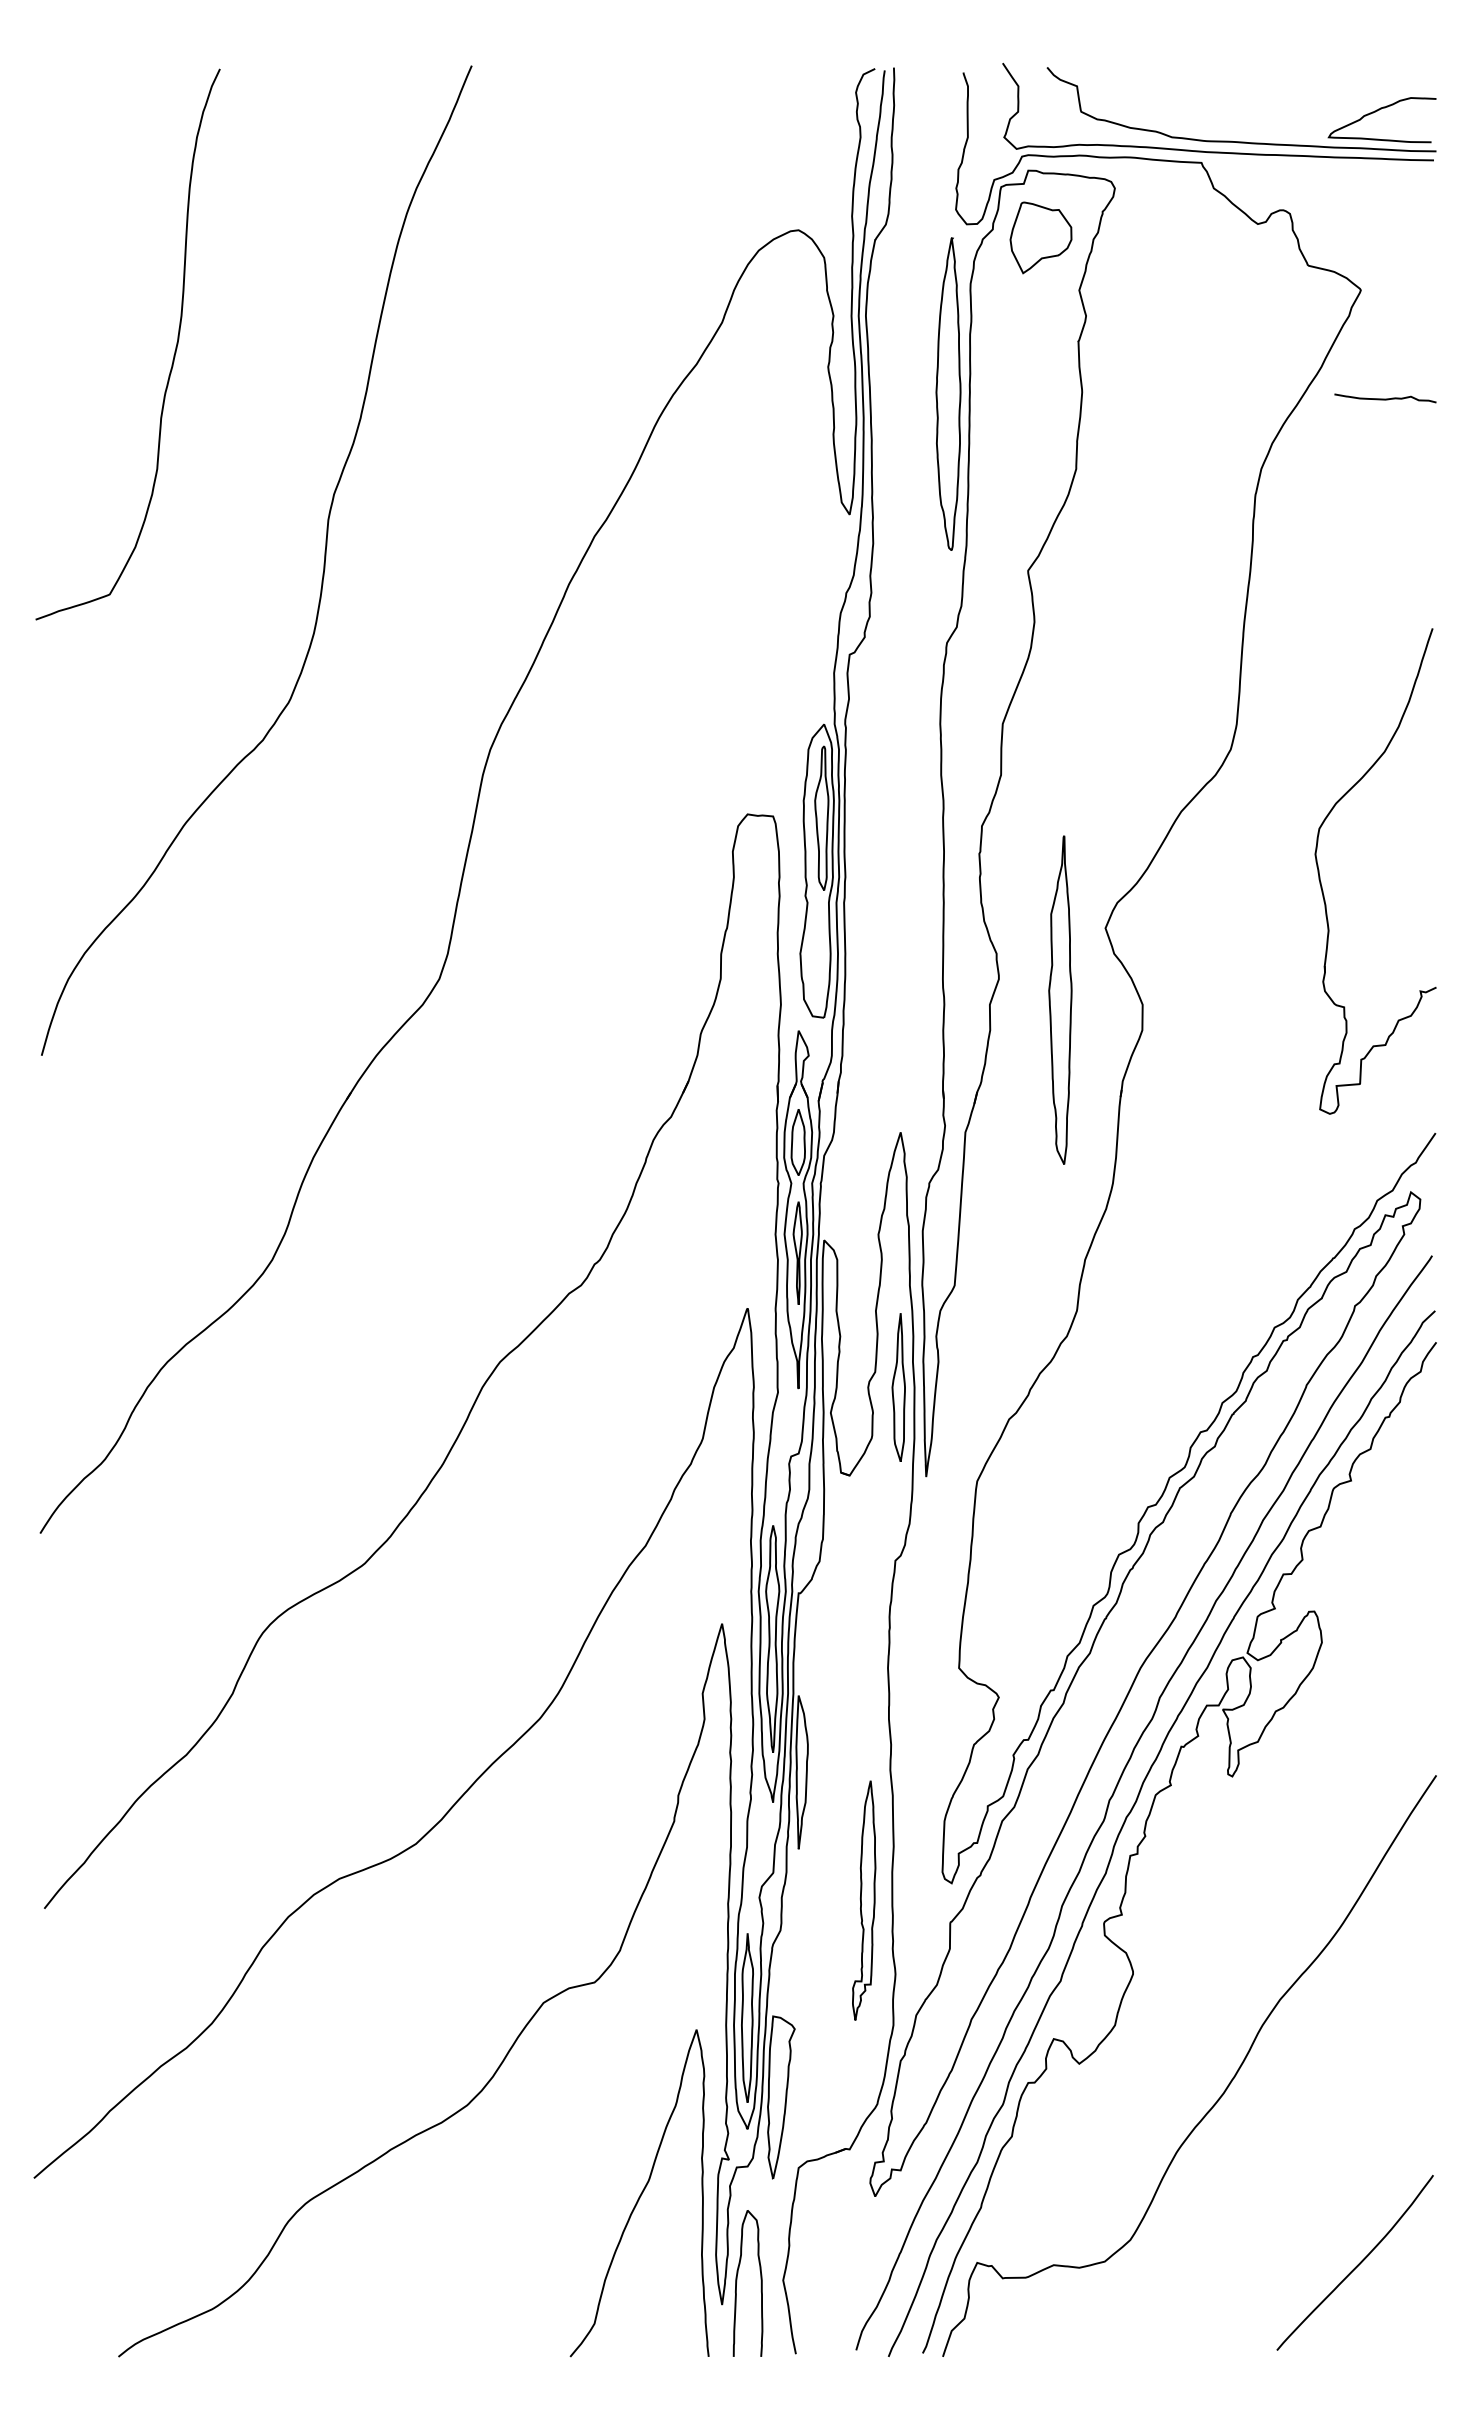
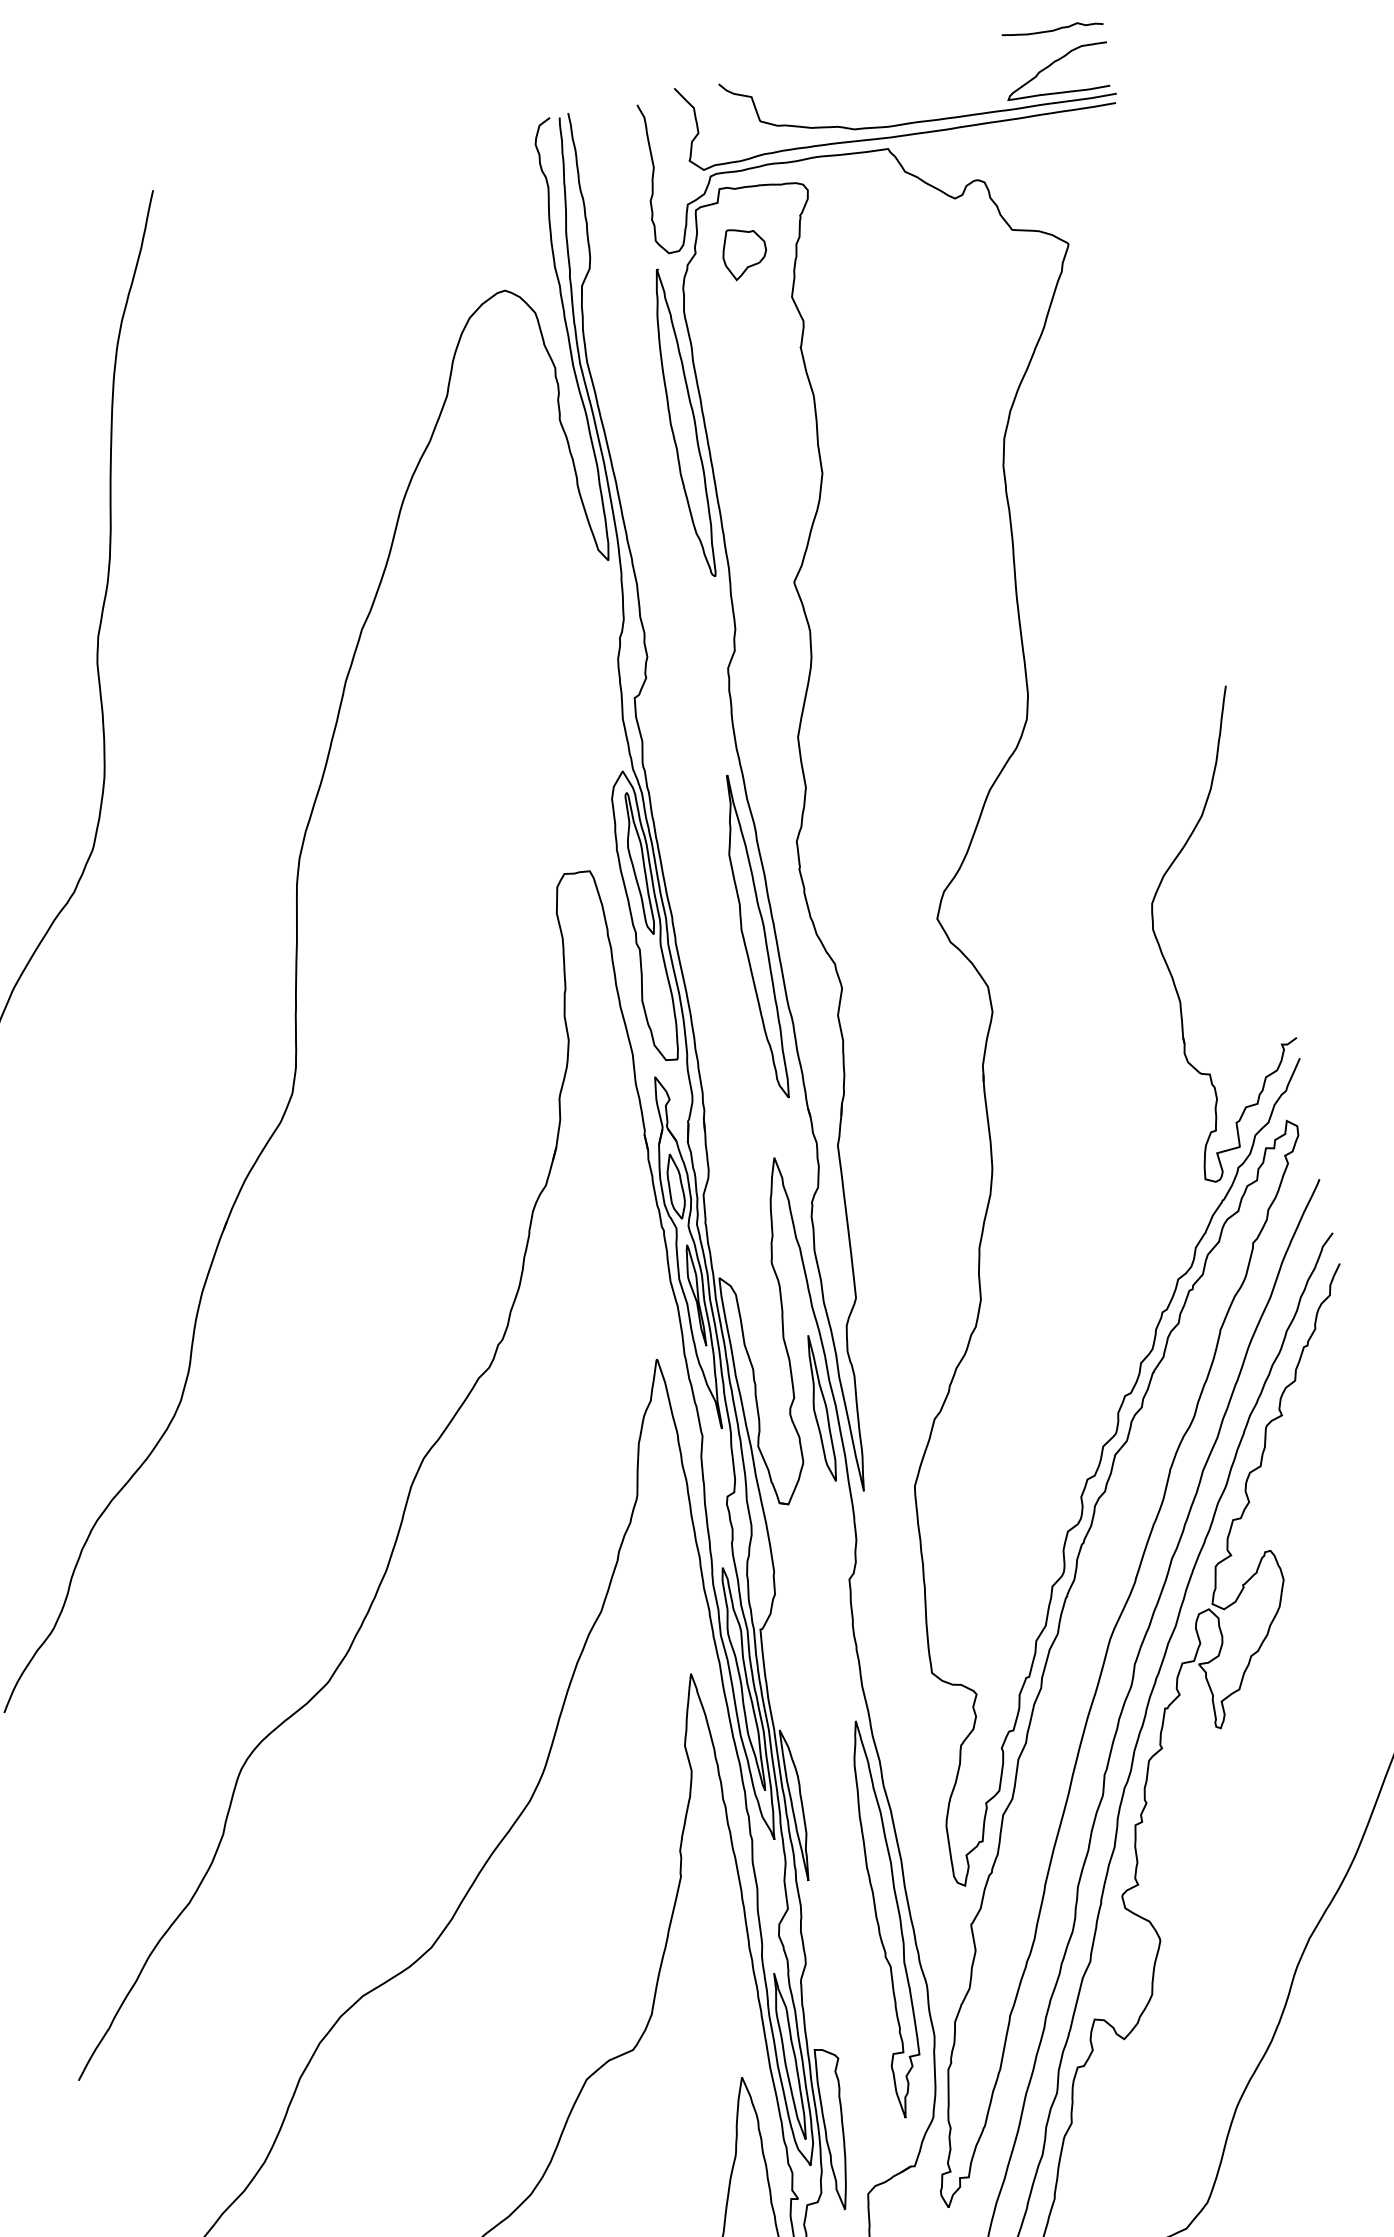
part: (1040, 238) -> (744, 253), size x0.71
curve: (1385, 398) -> (1052, 29), moved
part: (1322, 886) -> (1166, 959), moved
part: (1060, 999) -> (754, 936), moved
part: (863, 1900) -> (881, 1919), size x1.67

